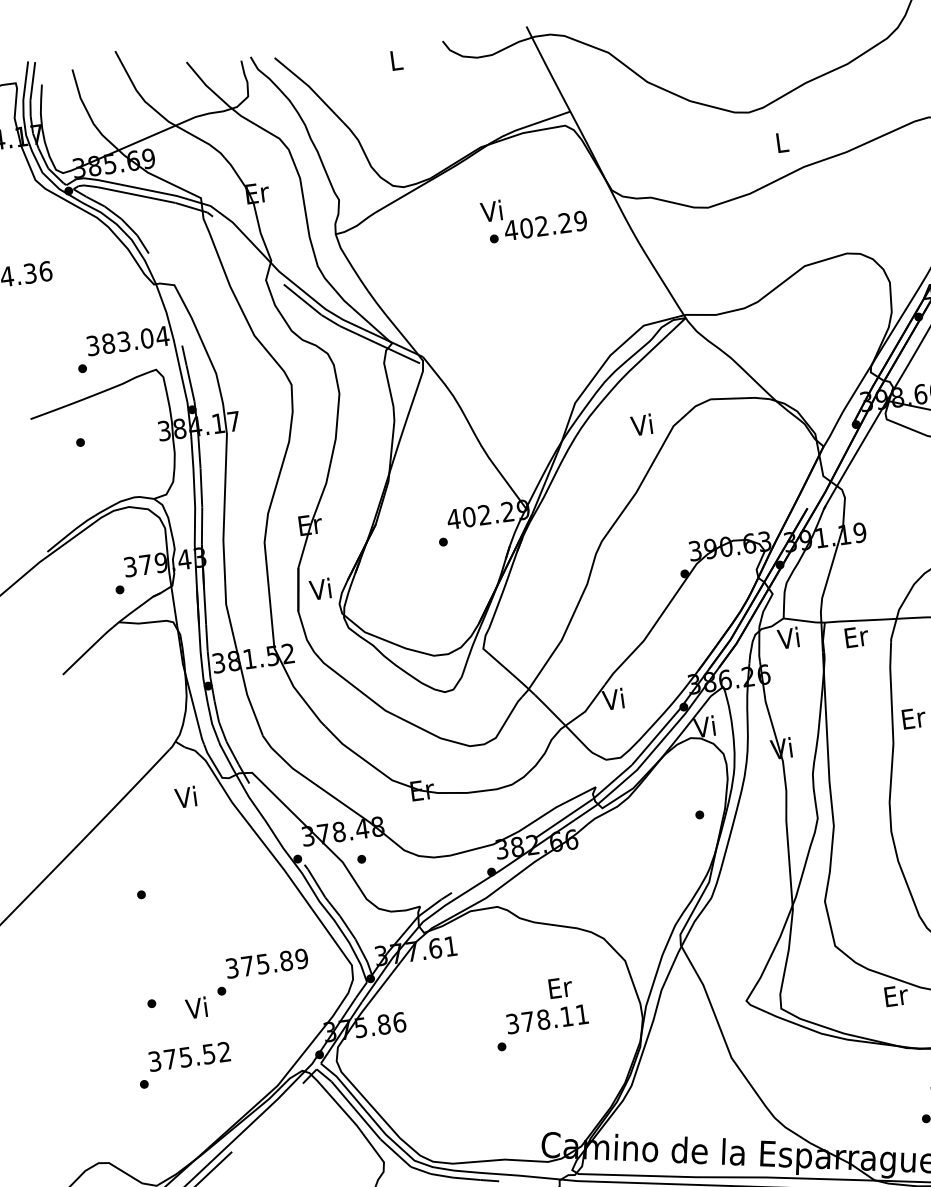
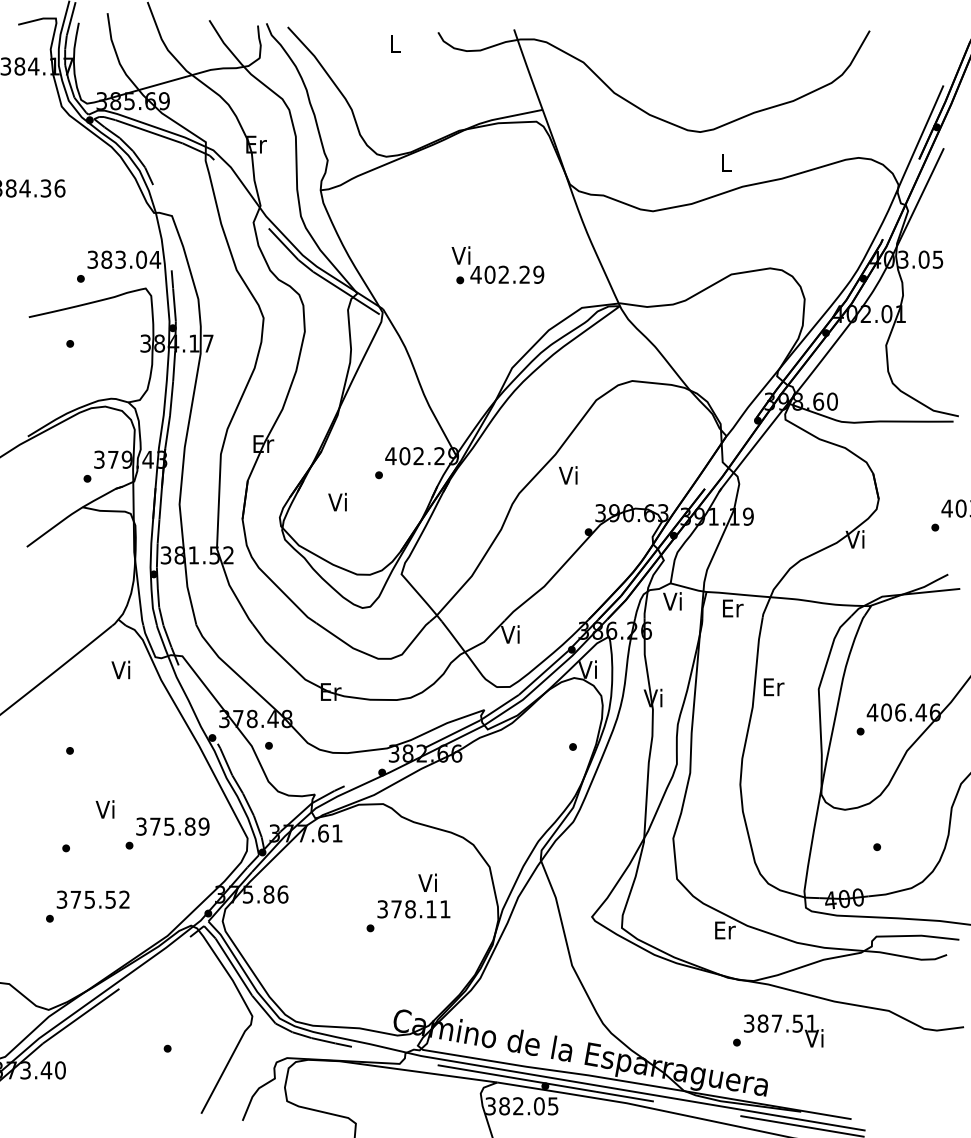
text: (533, 216) -> (497, 265), moved
text: (641, 425) -> (568, 475), moved
text: (320, 588) -> (337, 501), moved
text: (559, 987) -> (428, 882), Er -> Vi
text: (195, 1008) -> (104, 809), moved

